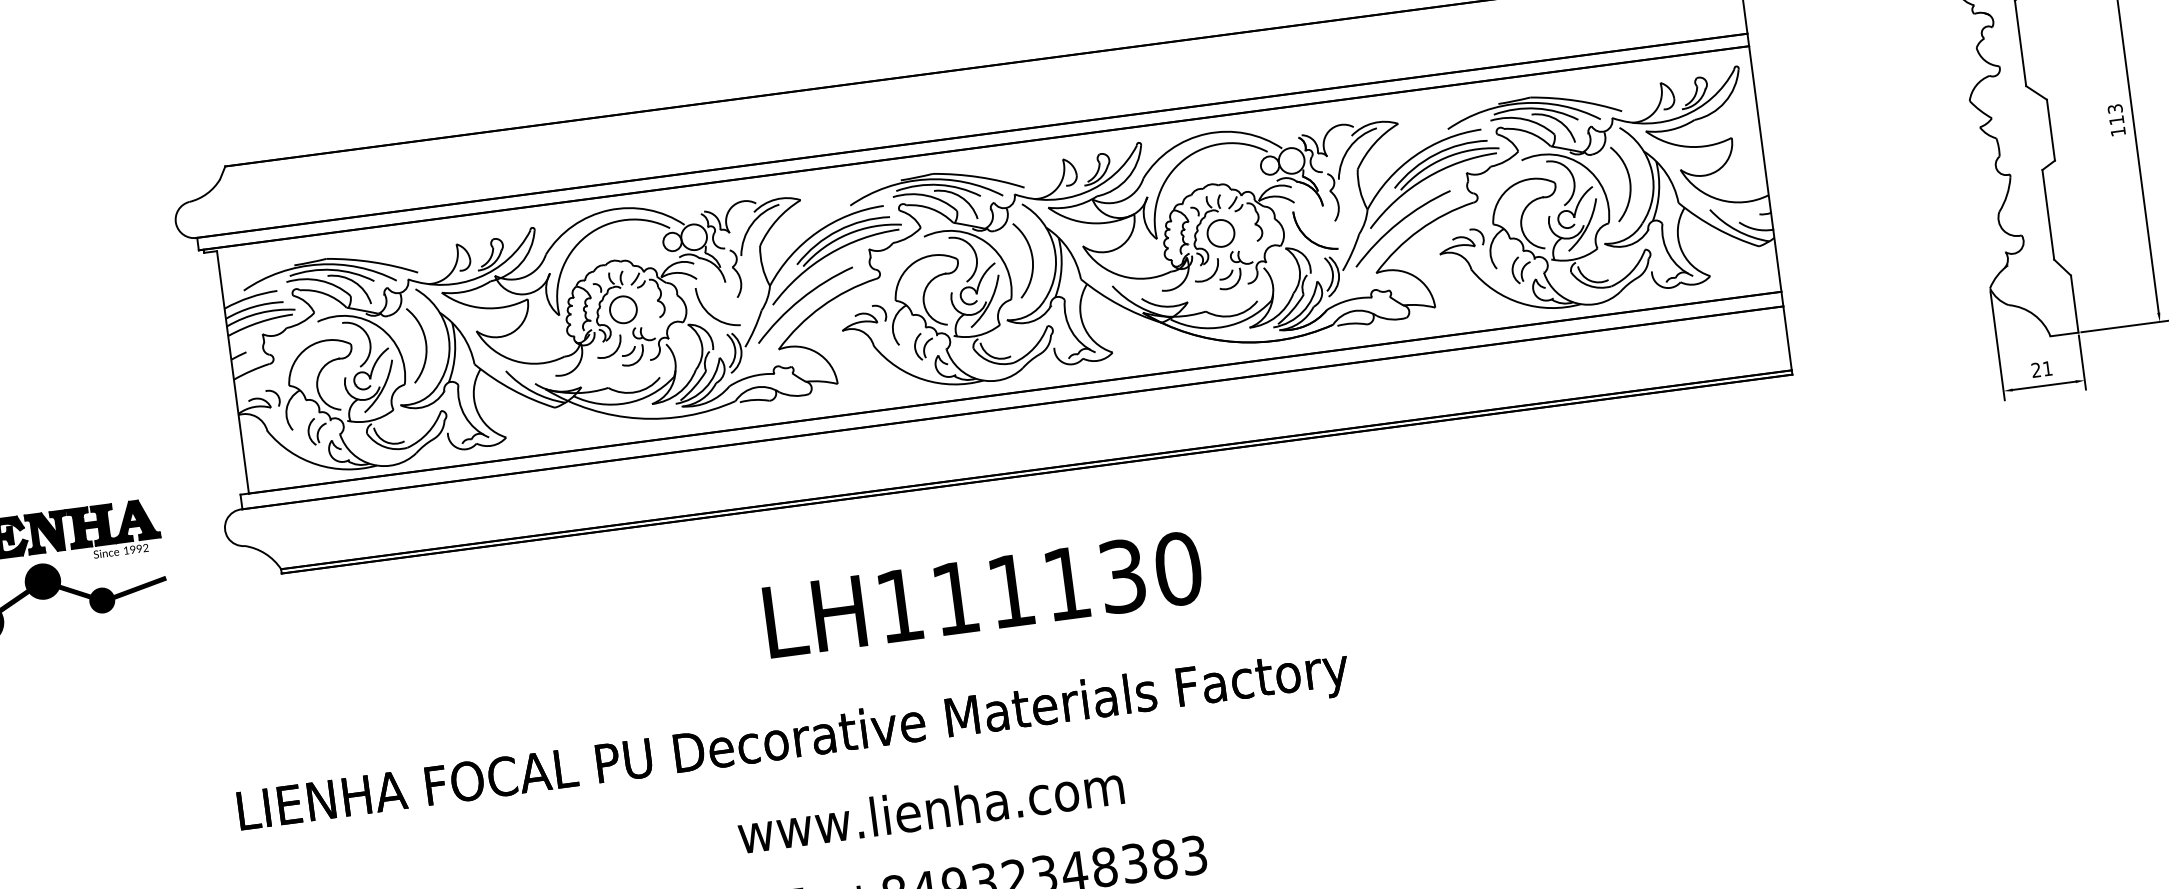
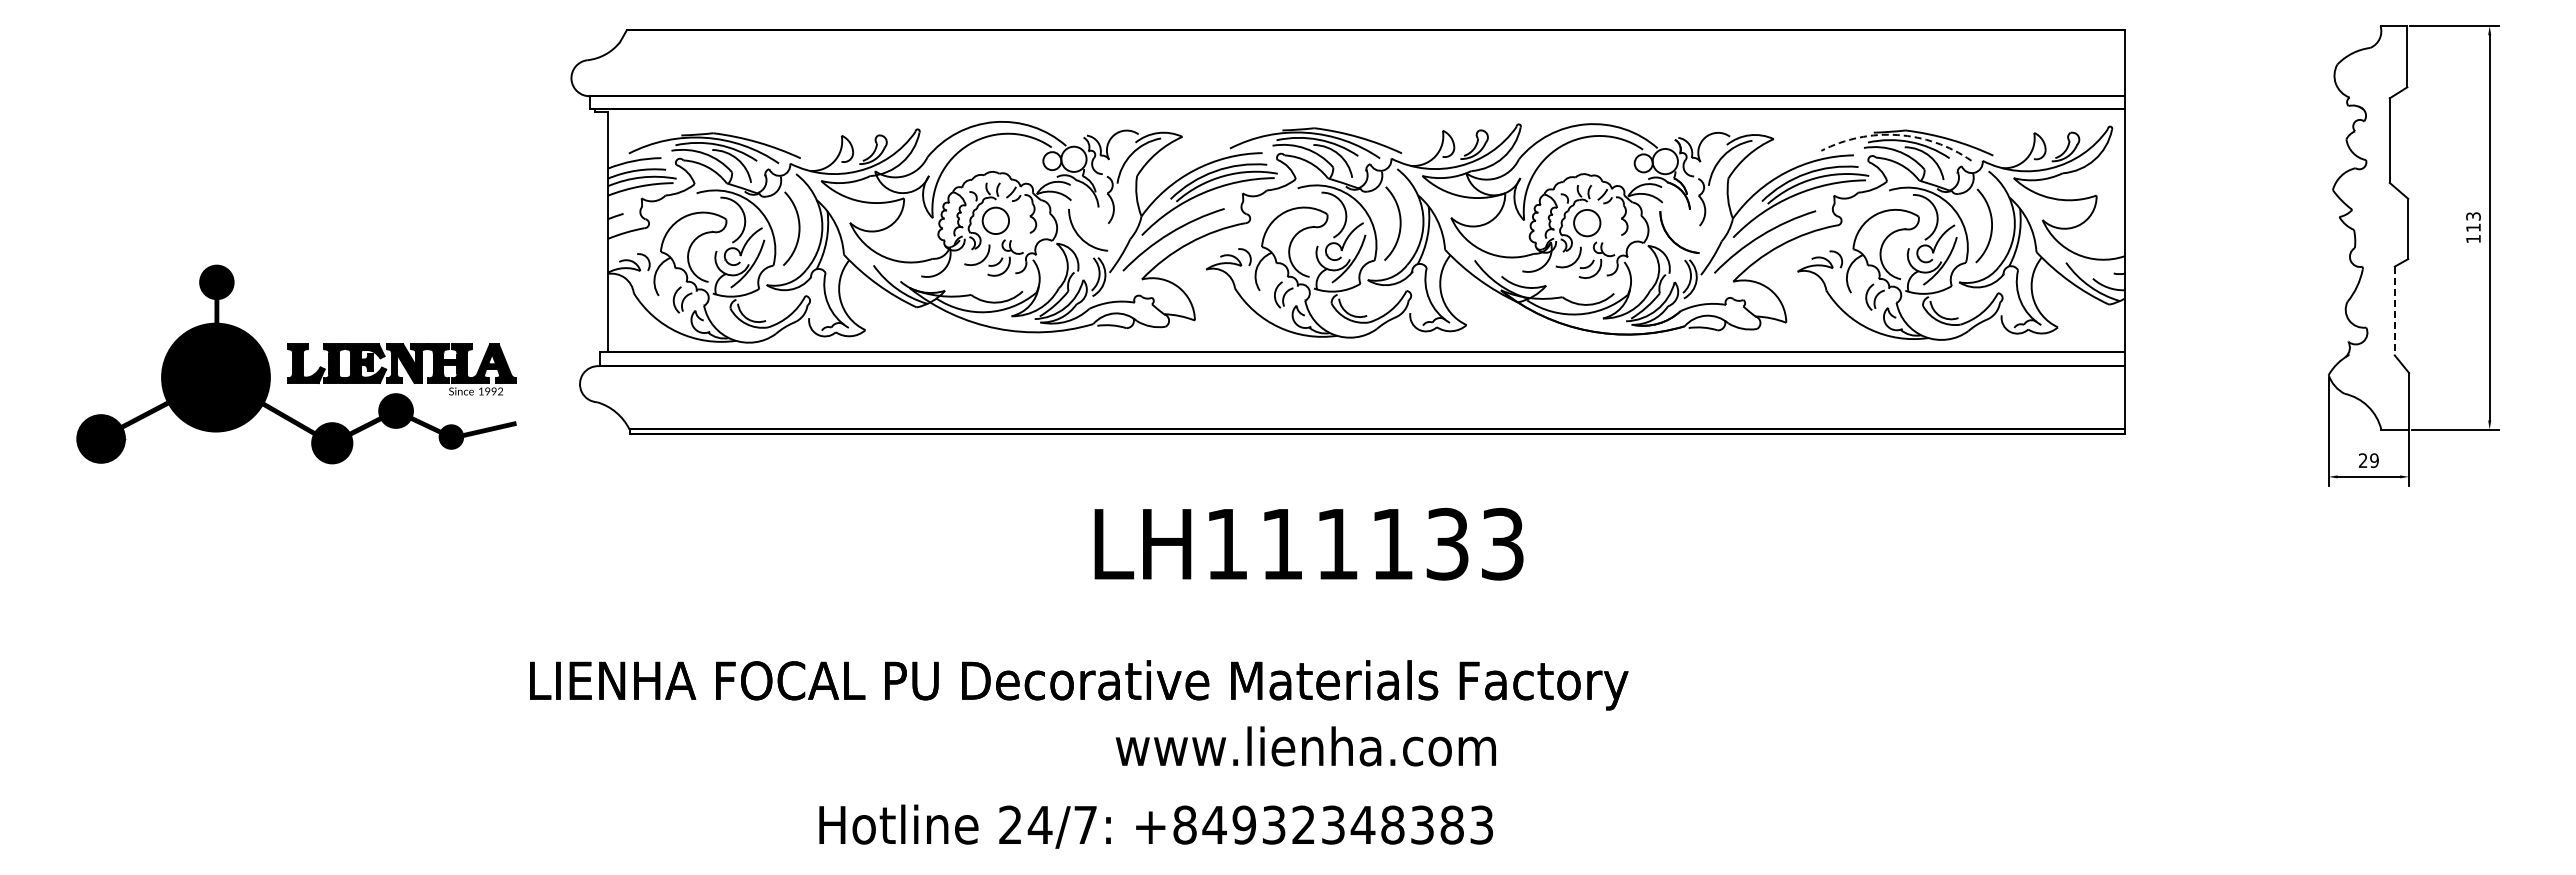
arc: (1522, 103) -> (1897, 135), solid -> dashed
line: (2048, 215) -> (2394, 311), solid -> dashed
text: (2047, 368) -> (2374, 460), 21 -> 29
text: (1178, 568) -> (1502, 543), LH111130 -> LH111133
text: (794, 743) -> (1079, 685), moved
text: (930, 809) -> (1305, 746), moved

